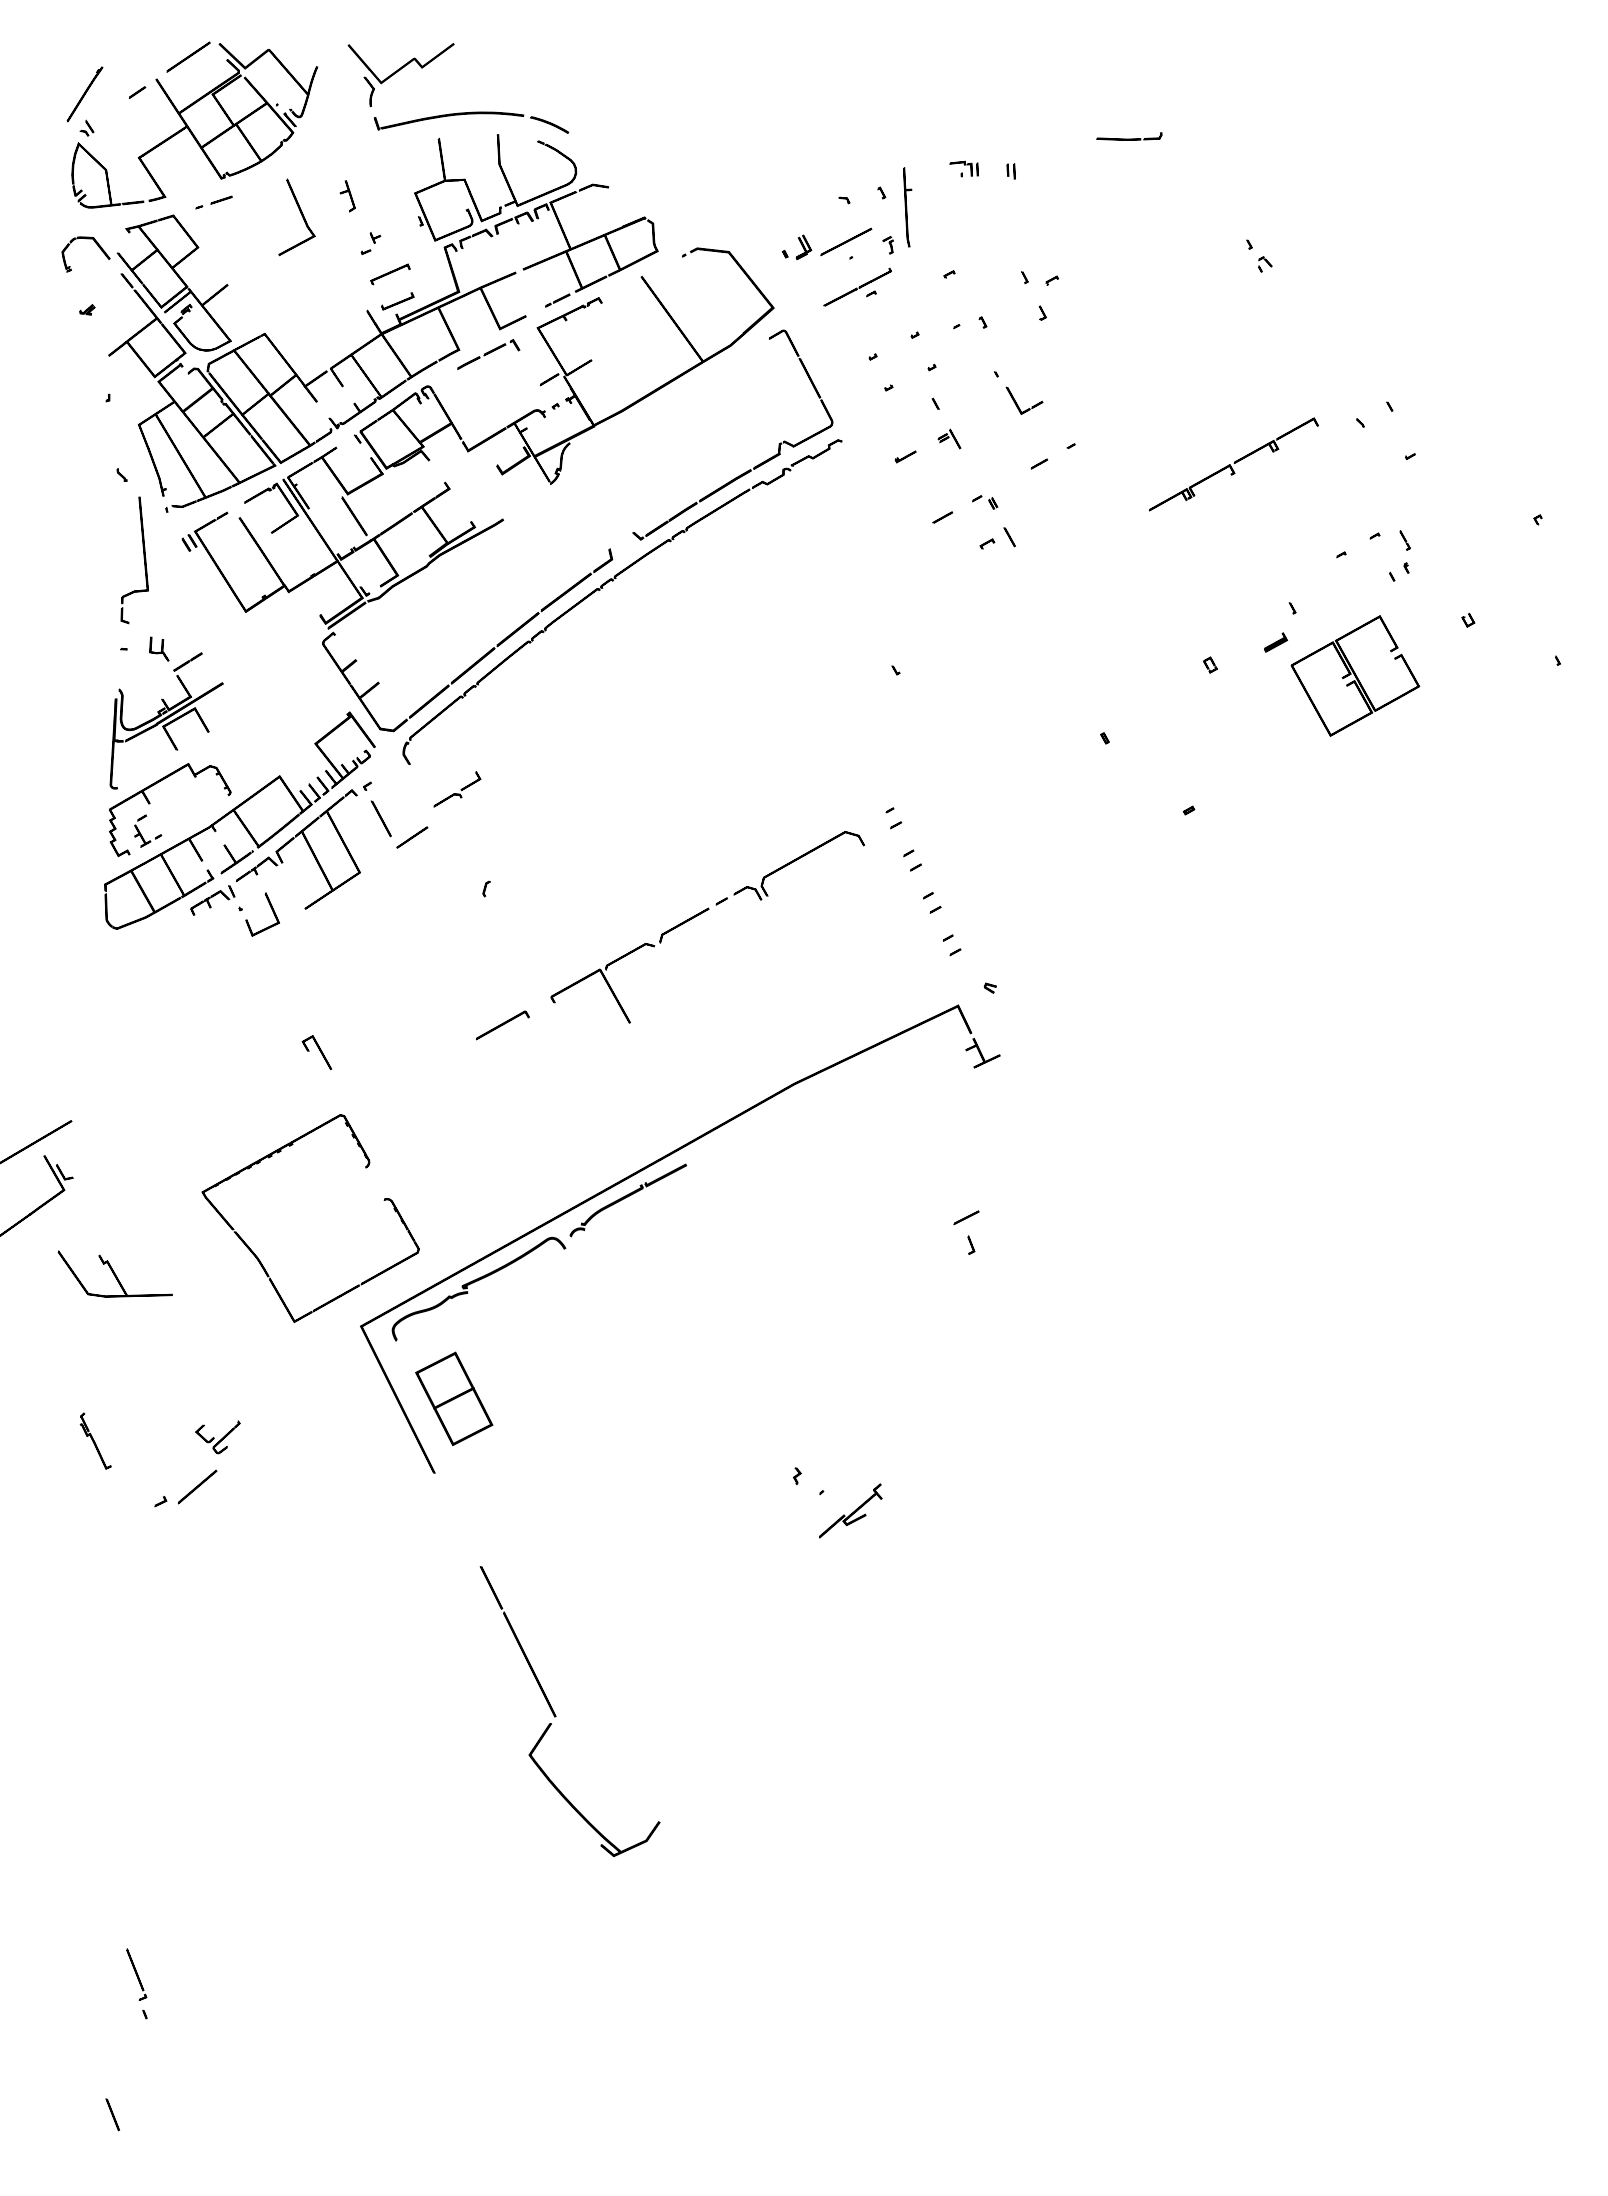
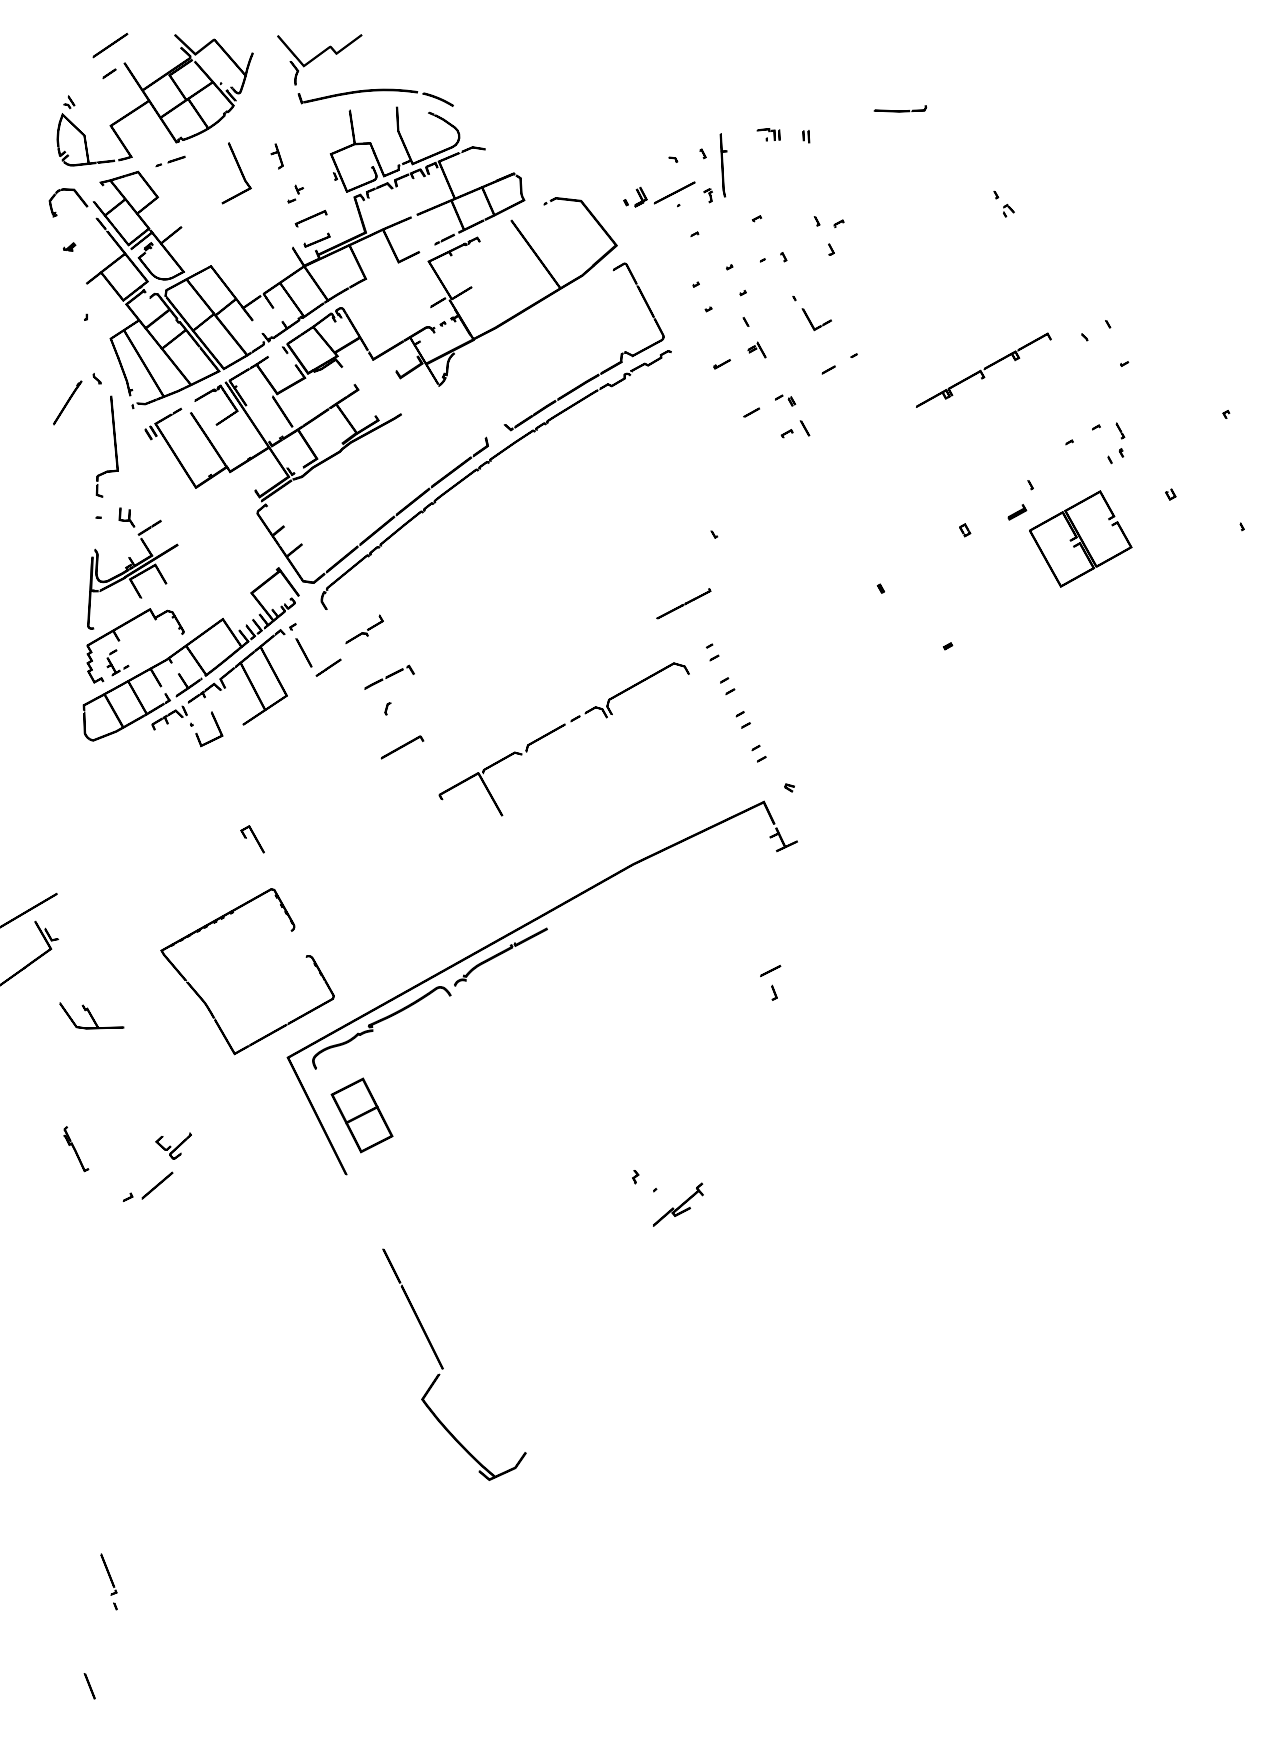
line: (188, 56) -> (110, 45), moved
line: (84, 94) -> (67, 403), moved
part: (857, 287) -> (683, 603), moved
part: (488, 354) -> (389, 677), moved
part: (502, 1025) -> (402, 747), moved
part: (114, 1273) -> (91, 1015), size x0.7

